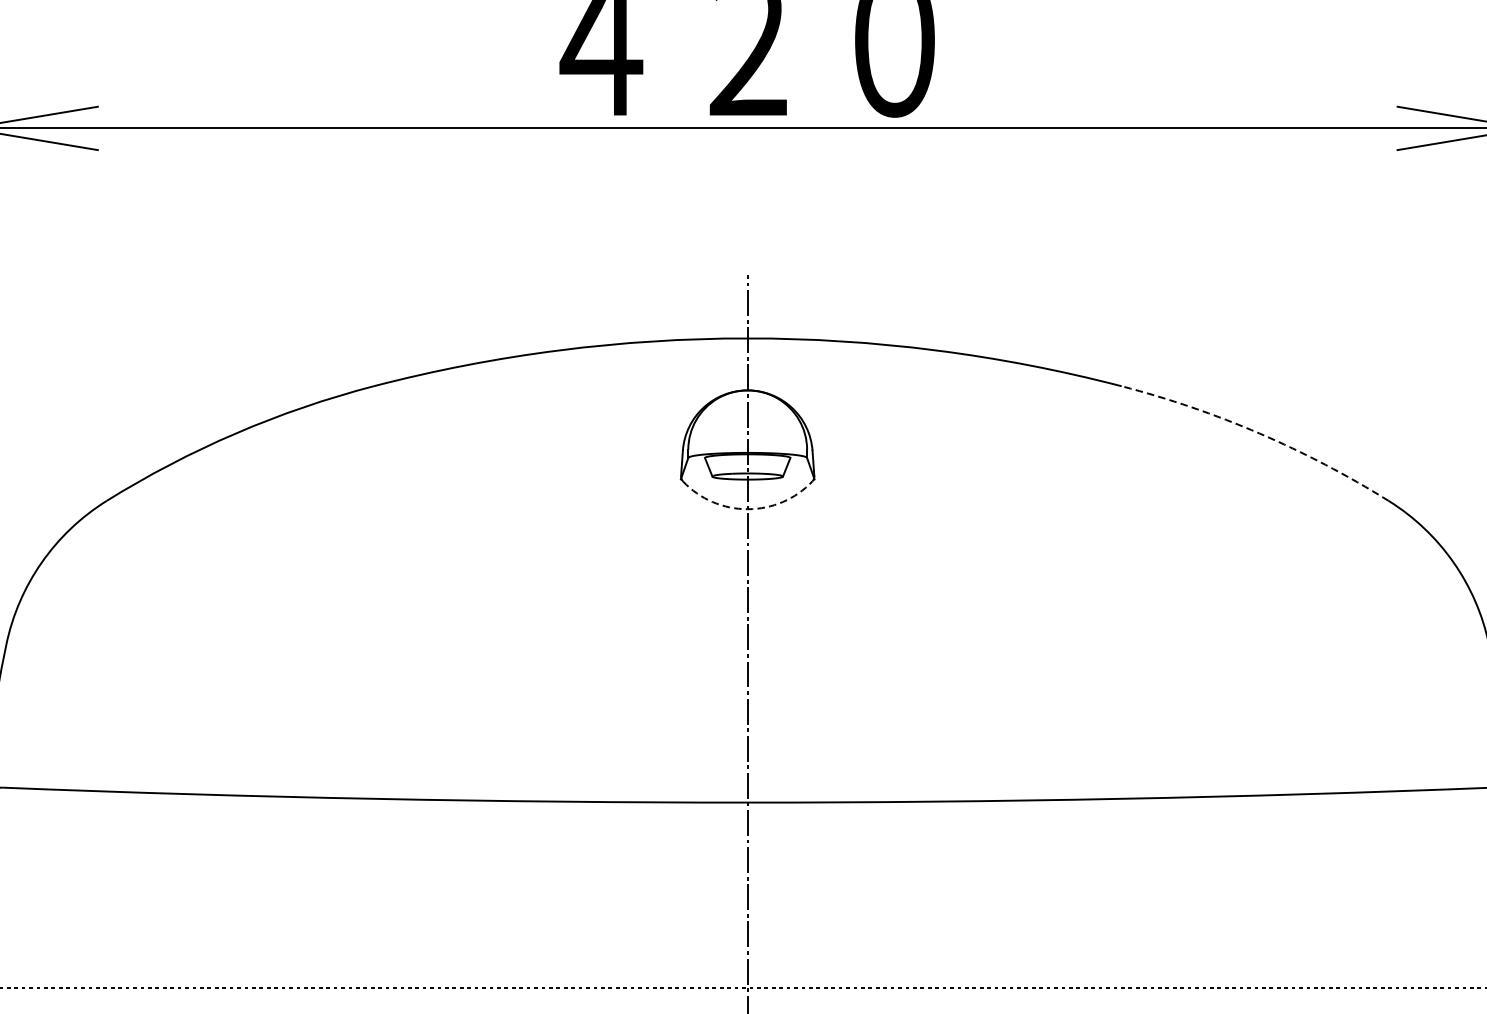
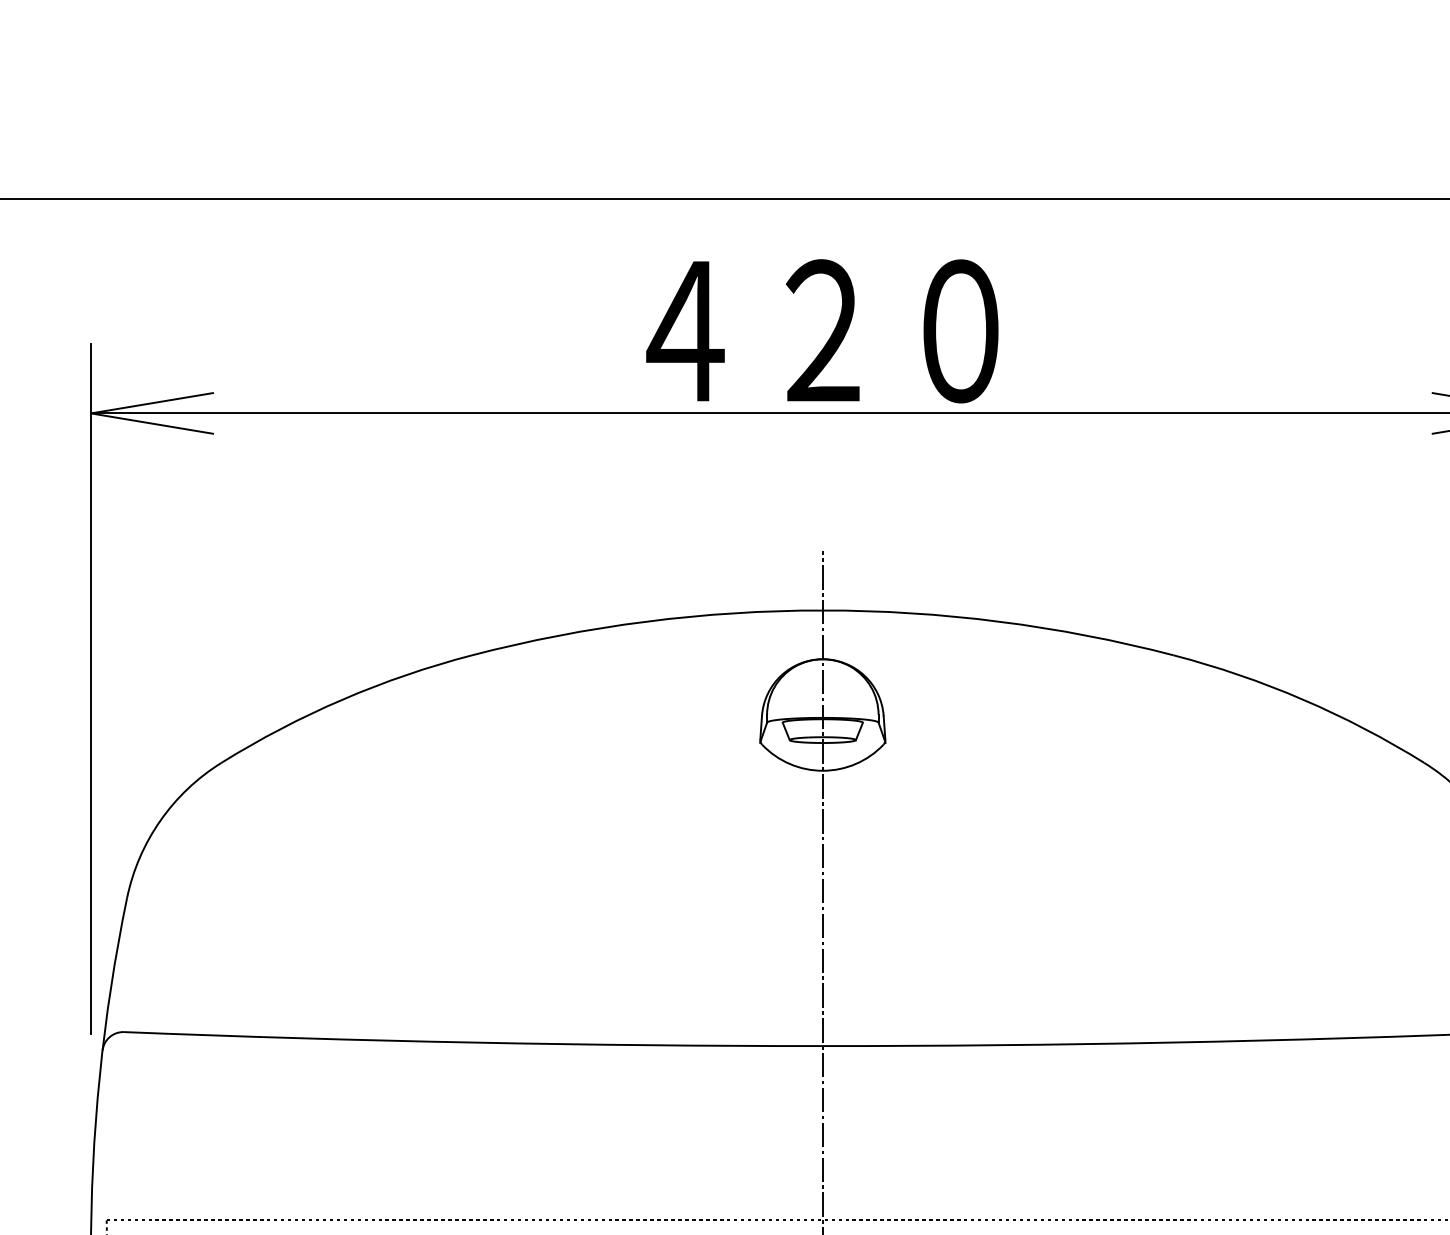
arc: (1259, 433) -> (1303, 699), dashed -> solid
arc: (747, 508) -> (822, 770), dashed -> solid

